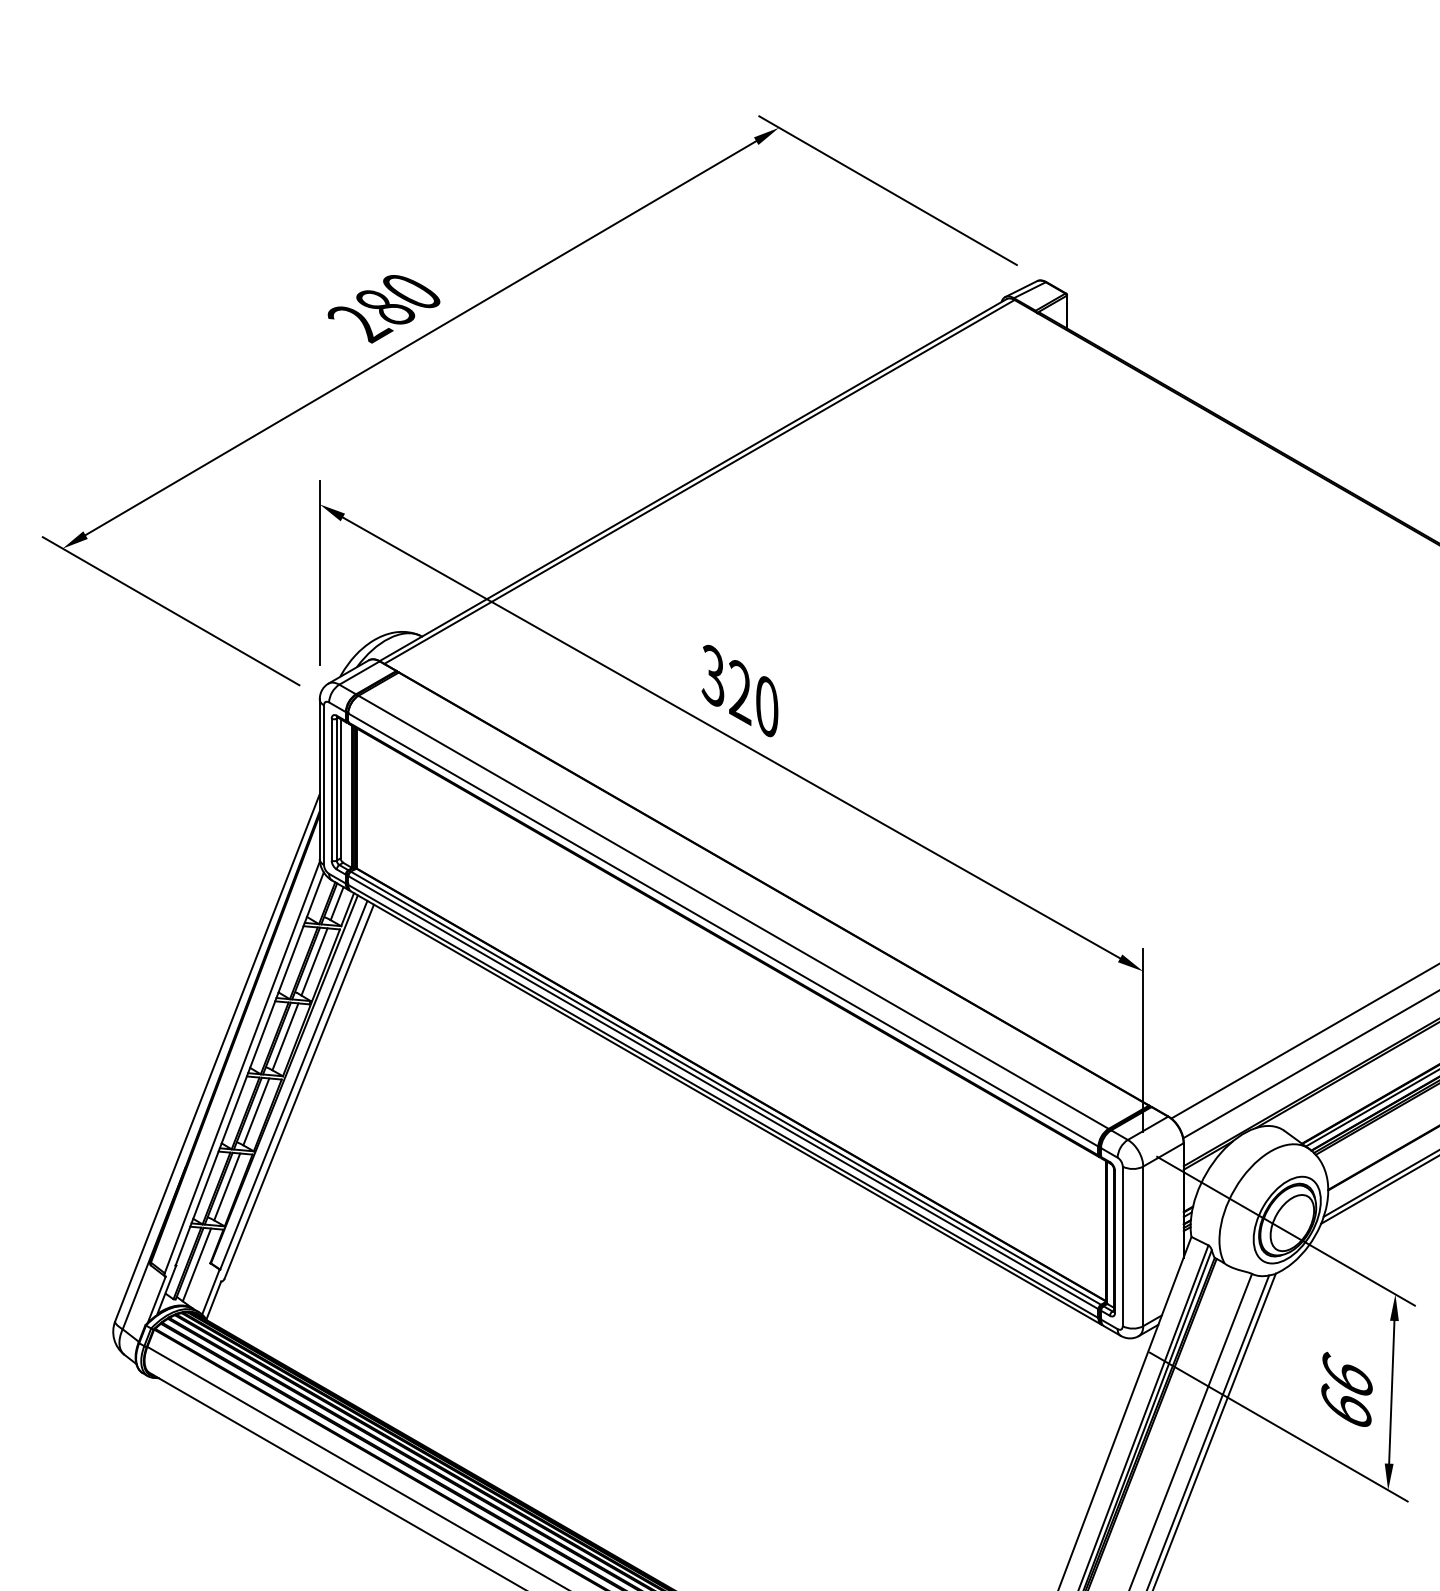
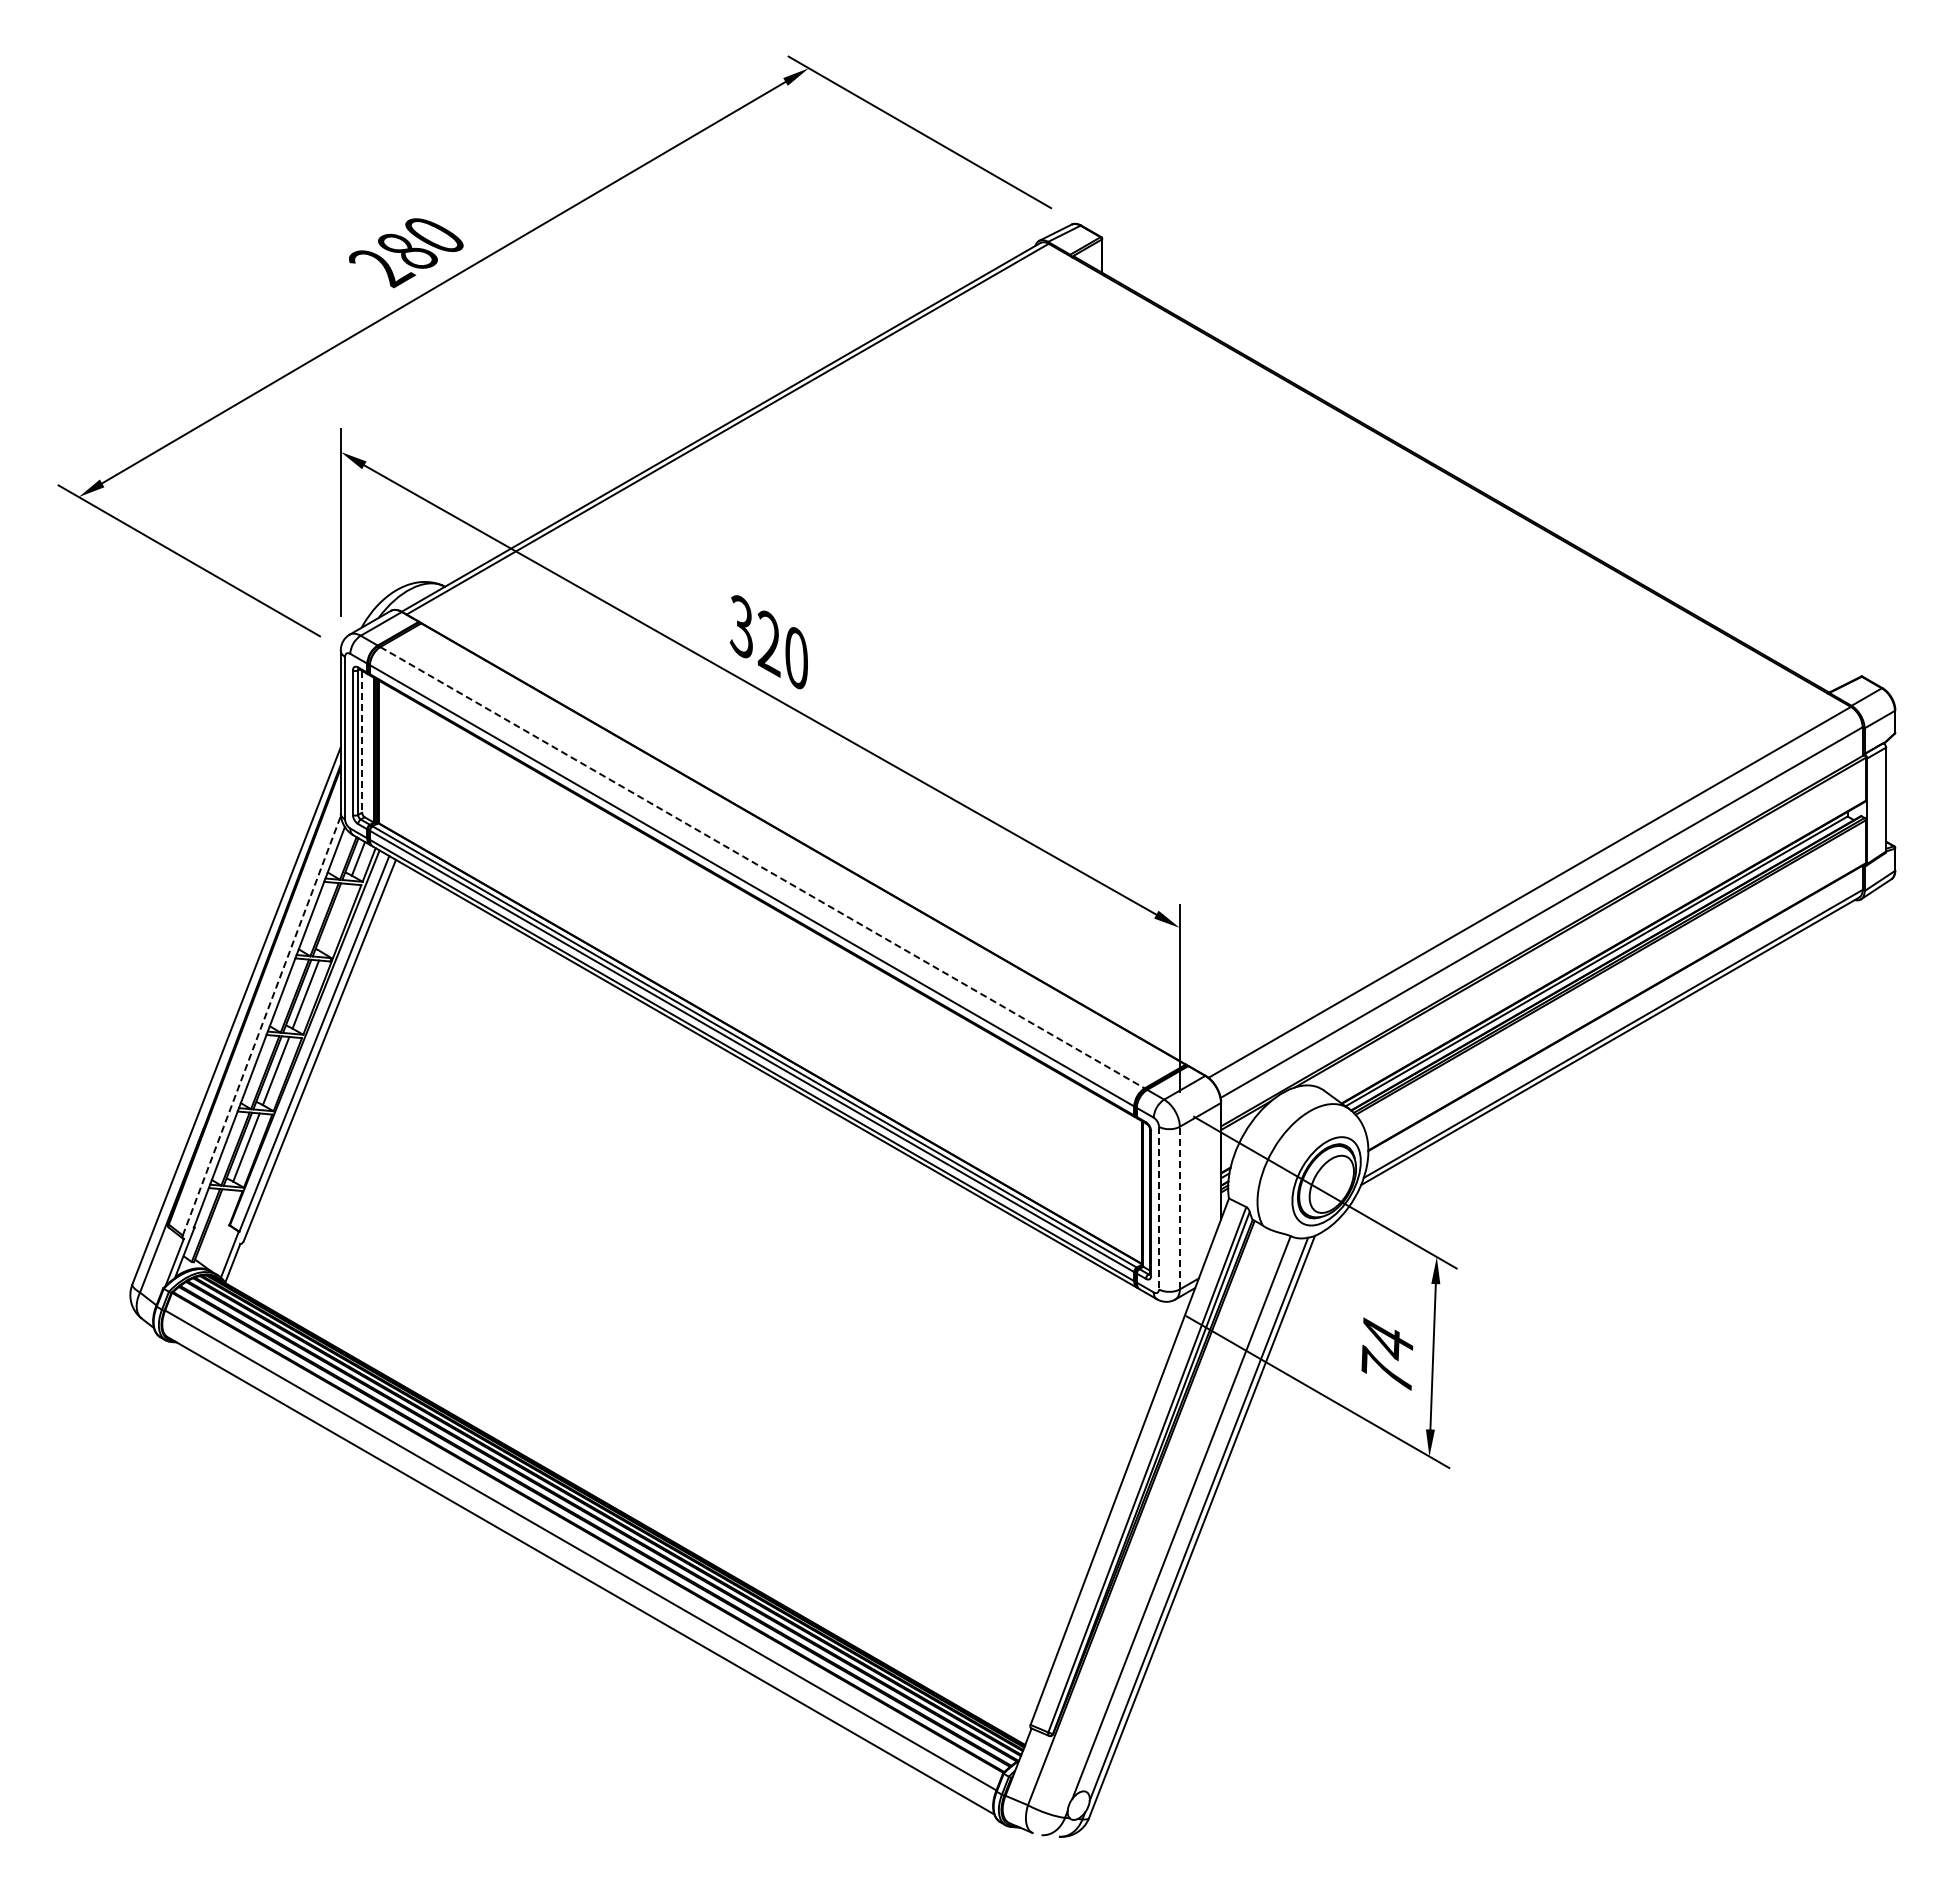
line: (341, 788) -> (362, 741), solid -> dashed
line: (733, 912) -> (762, 867), solid -> dashed
line: (314, 962) -> (335, 918), removed
line: (242, 1067) -> (262, 1025), solid -> dashed
line: (1142, 1245) -> (1179, 1207), solid -> dashed
line: (1123, 1246) -> (1159, 1208), solid -> dashed
line: (196, 1264) -> (215, 1226), removed
text: (1347, 1389) -> (1387, 1353), 66 -> 74

